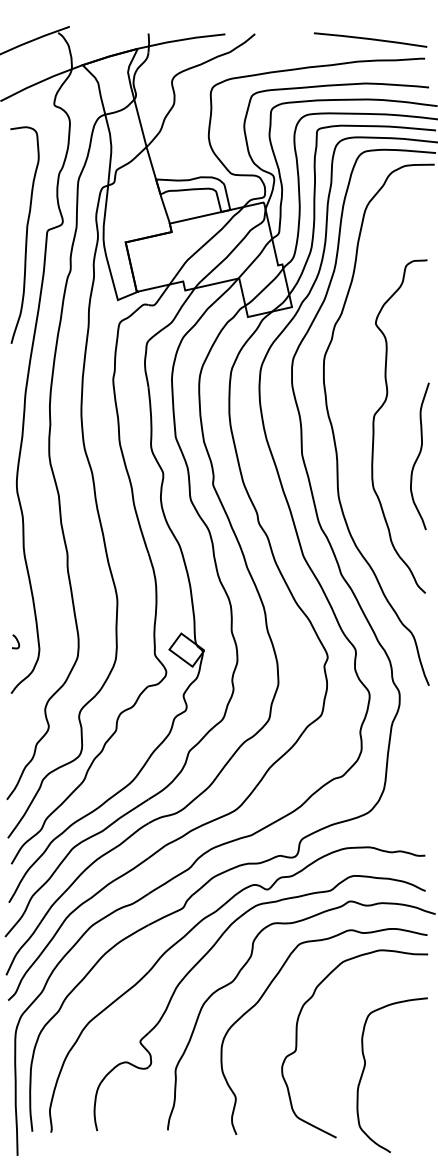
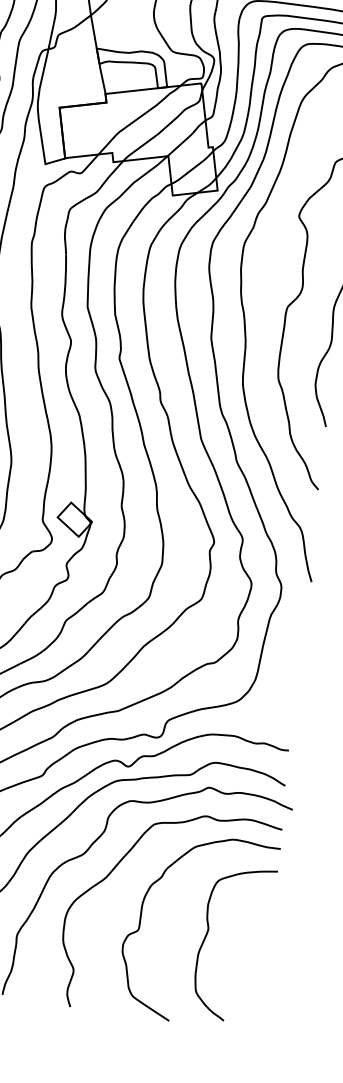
curve: (365, 1067) -> (208, 933), moved

